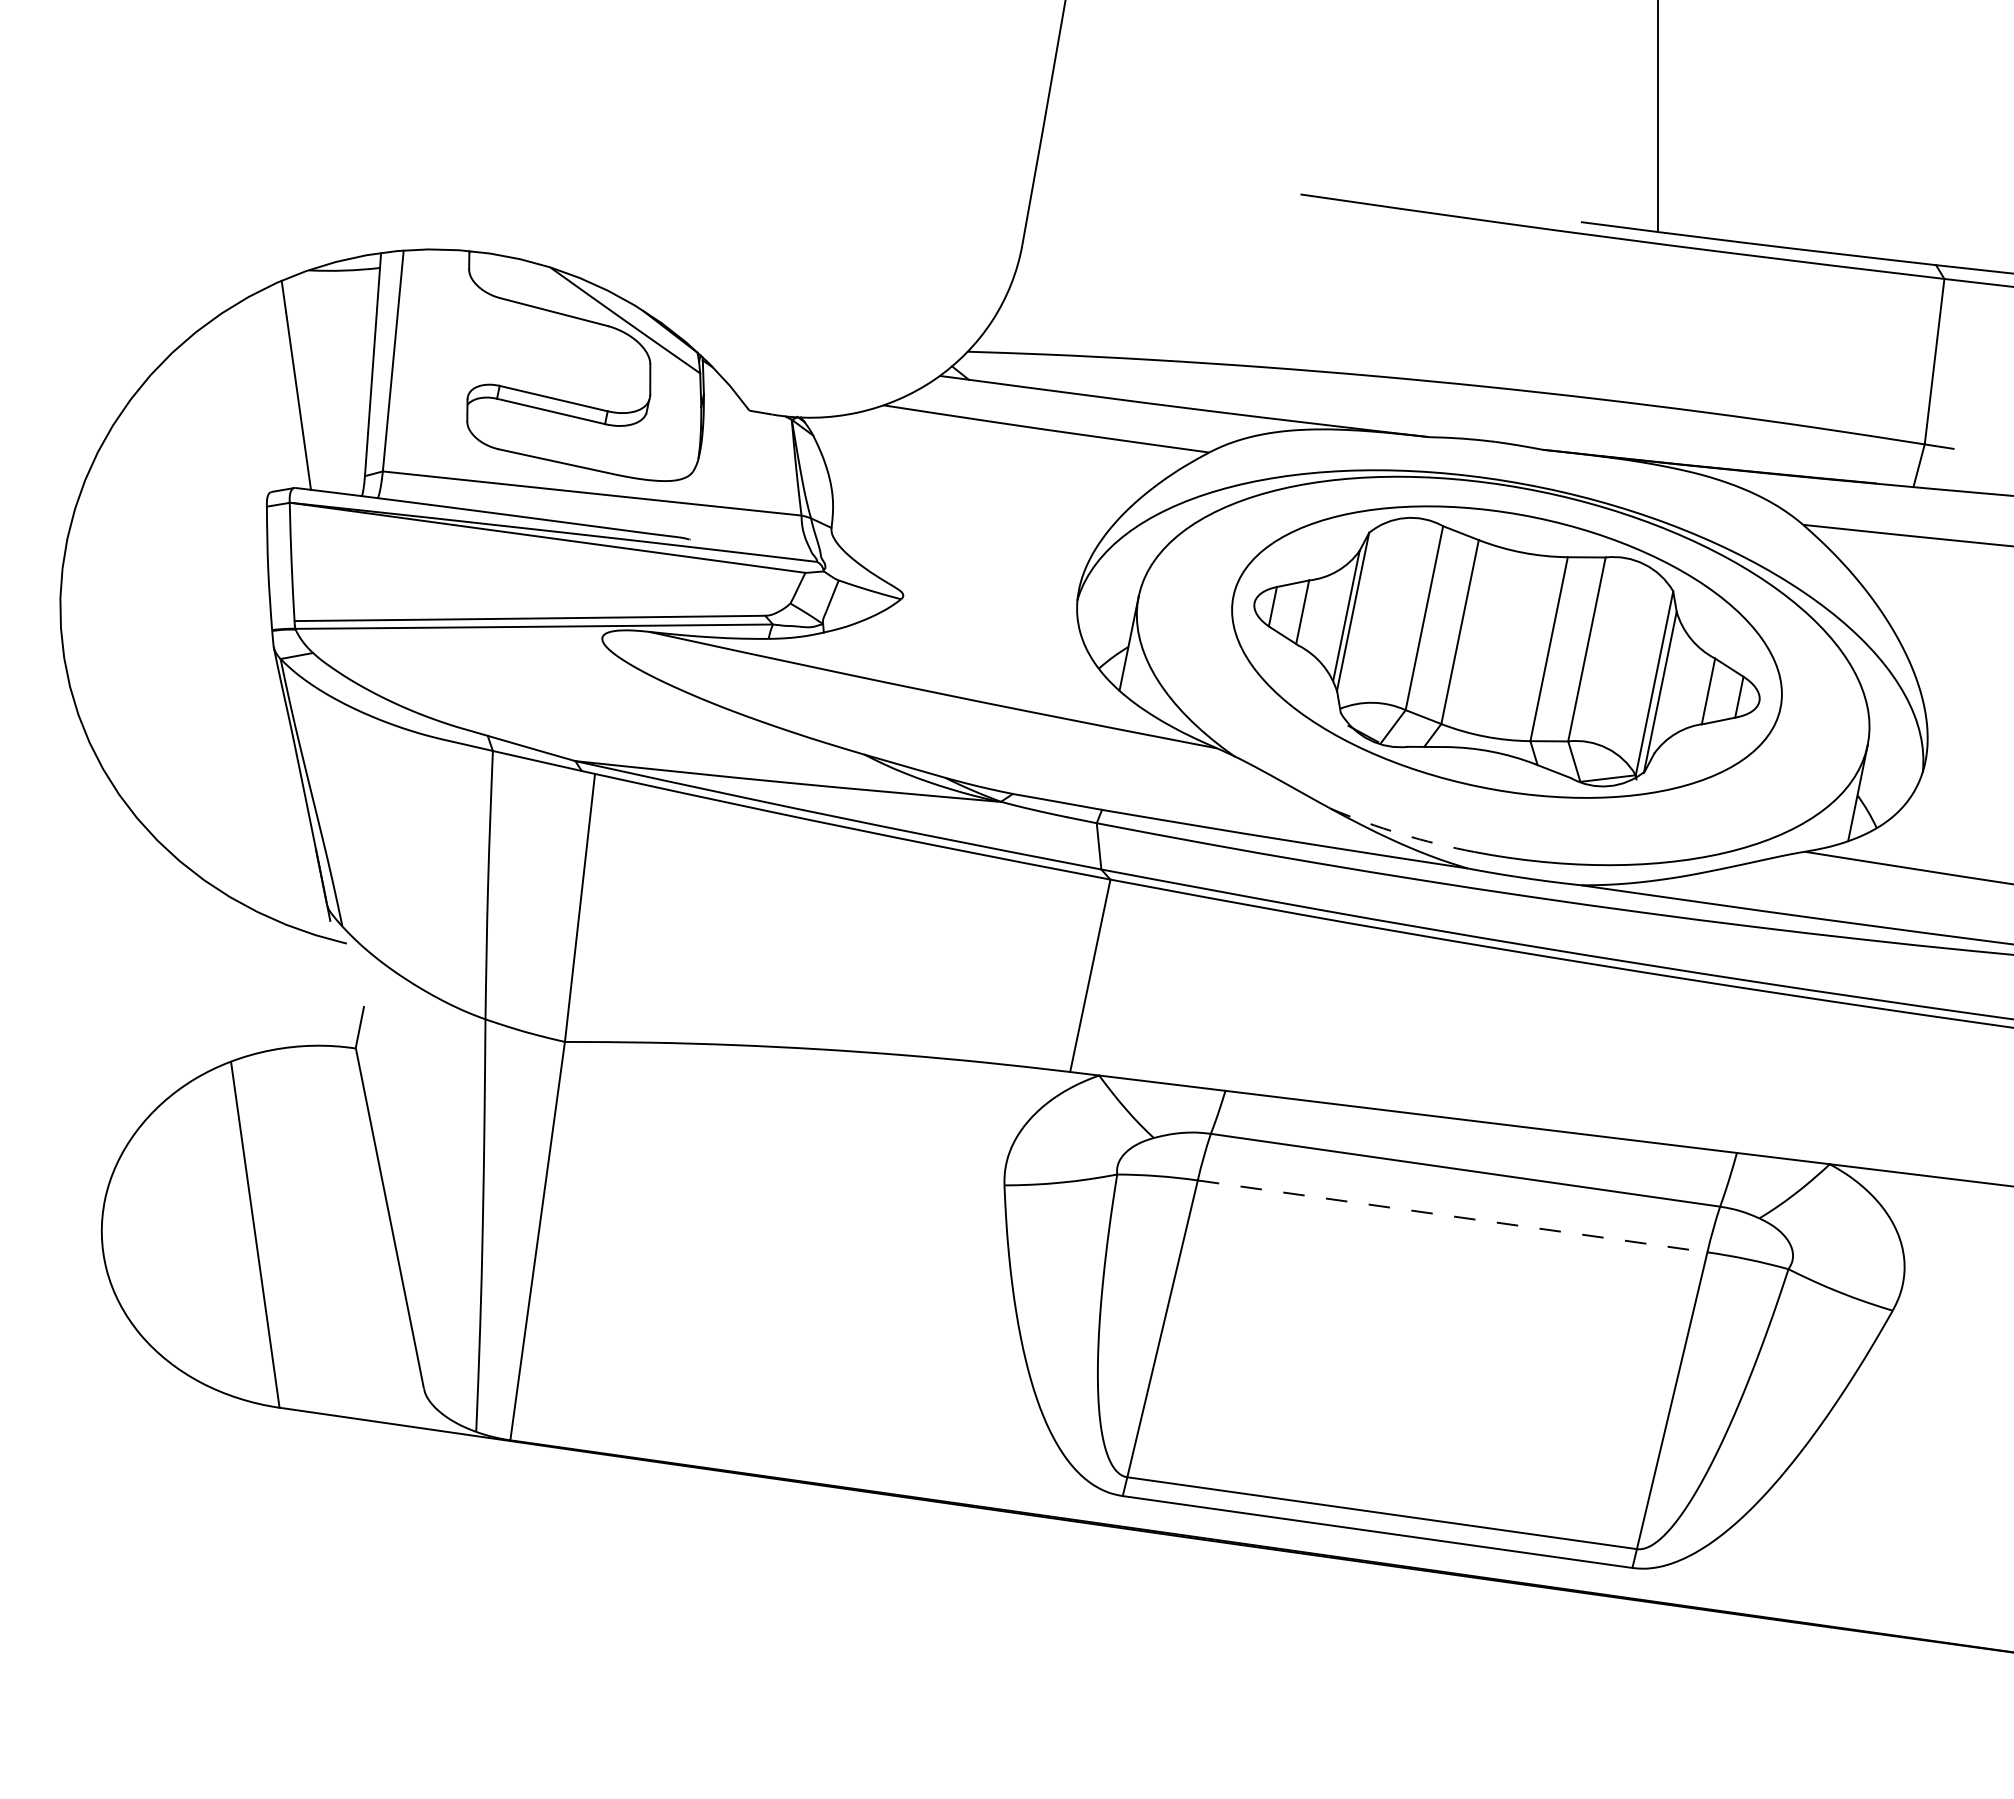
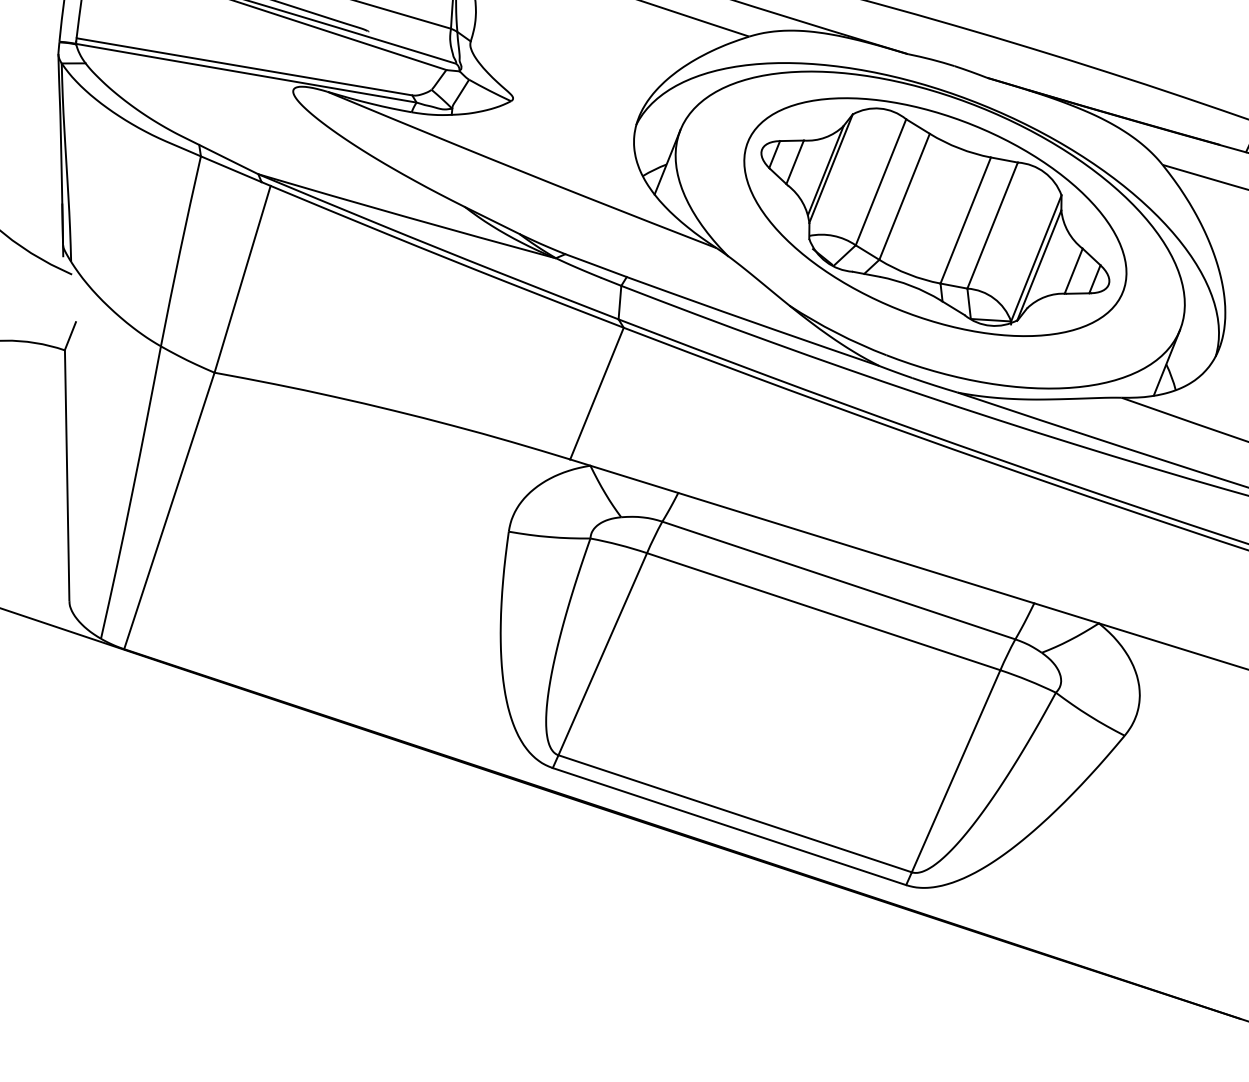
arc: (1401, 834) -> (836, 333), dashed -> solid
line: (1453, 1216) -> (824, 611), dashed -> solid

